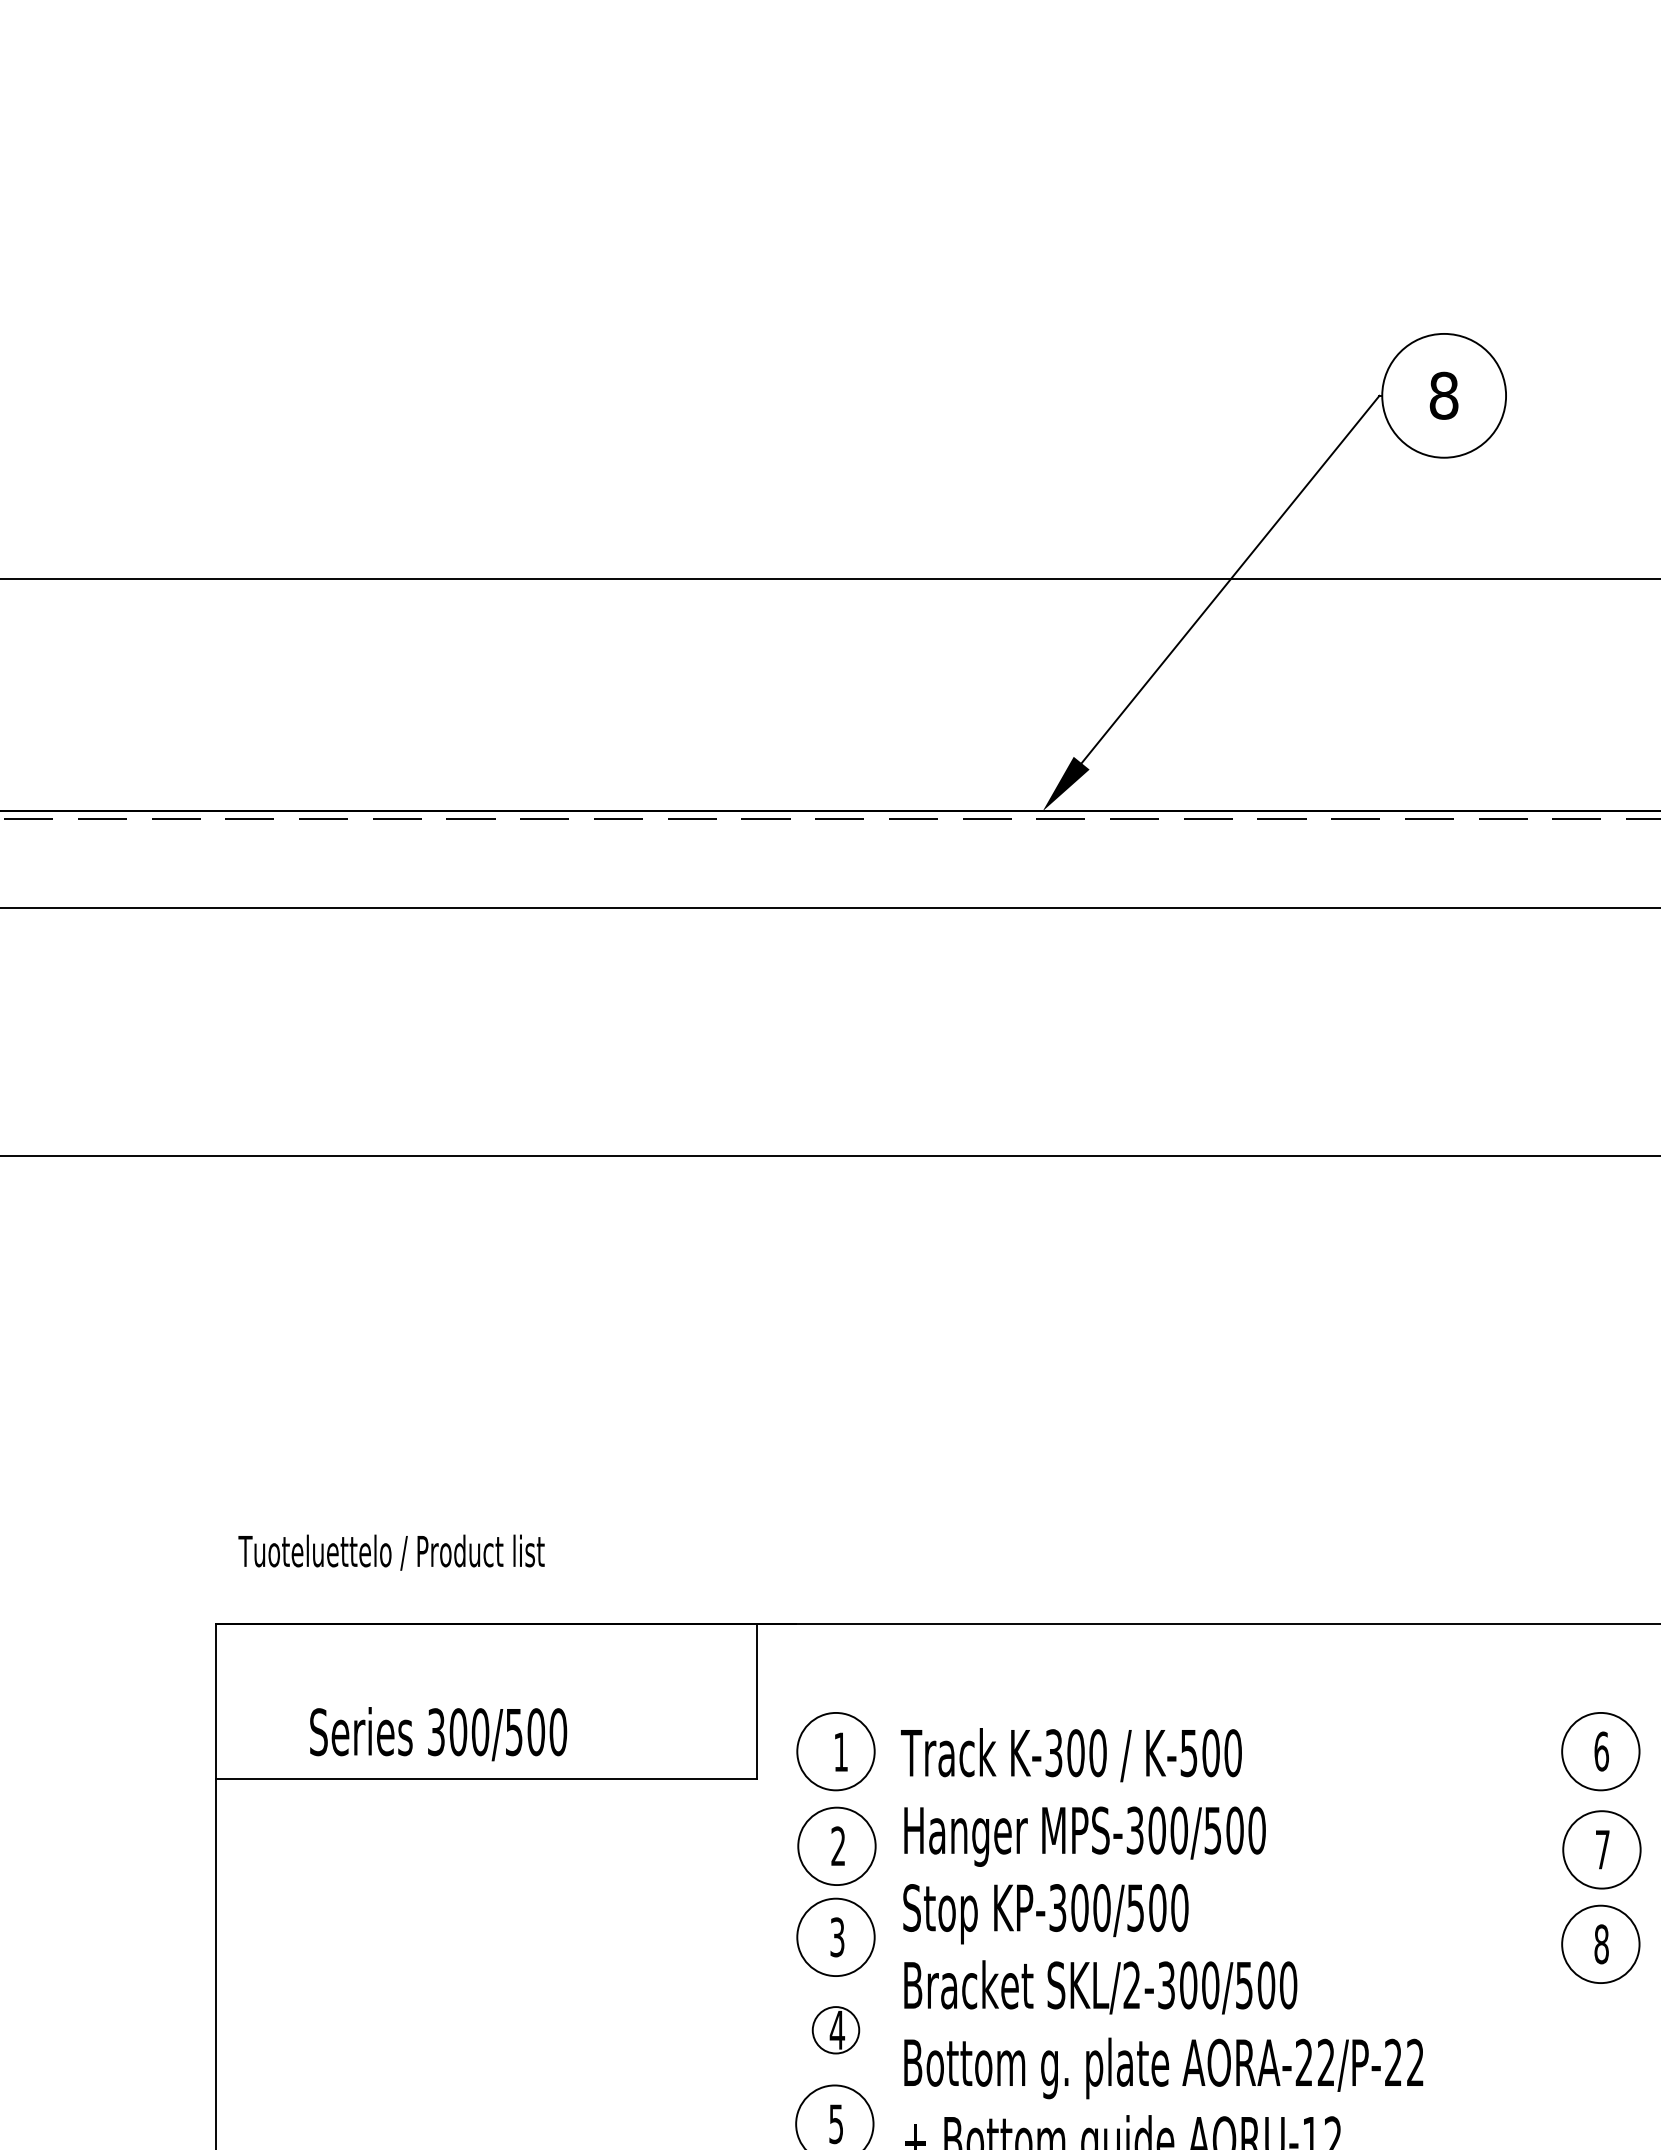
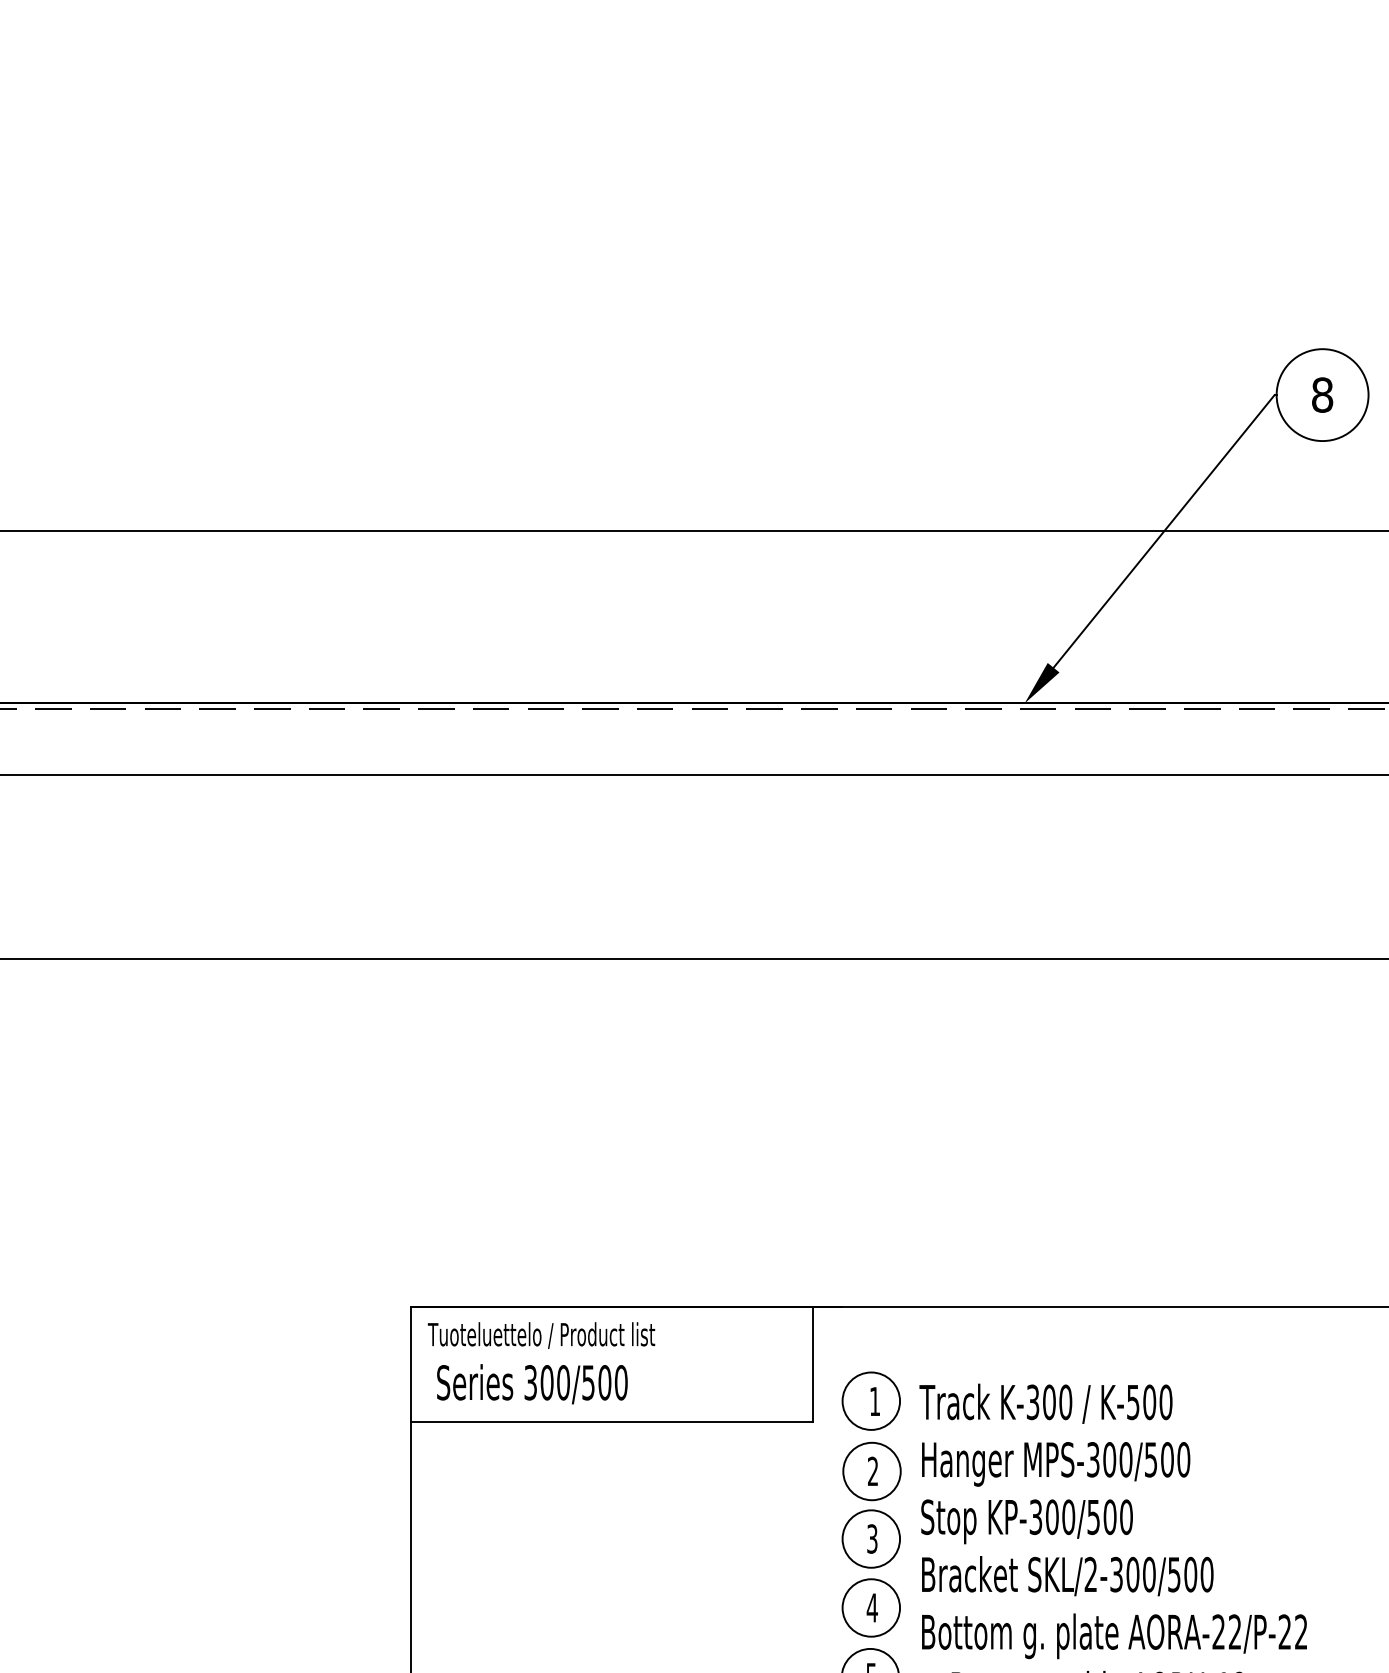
text: (391, 1552) -> (541, 1335), moved
text: (438, 1734) -> (532, 1384), moved
circle: (836, 2029) -> (871, 1607), size x1.67

